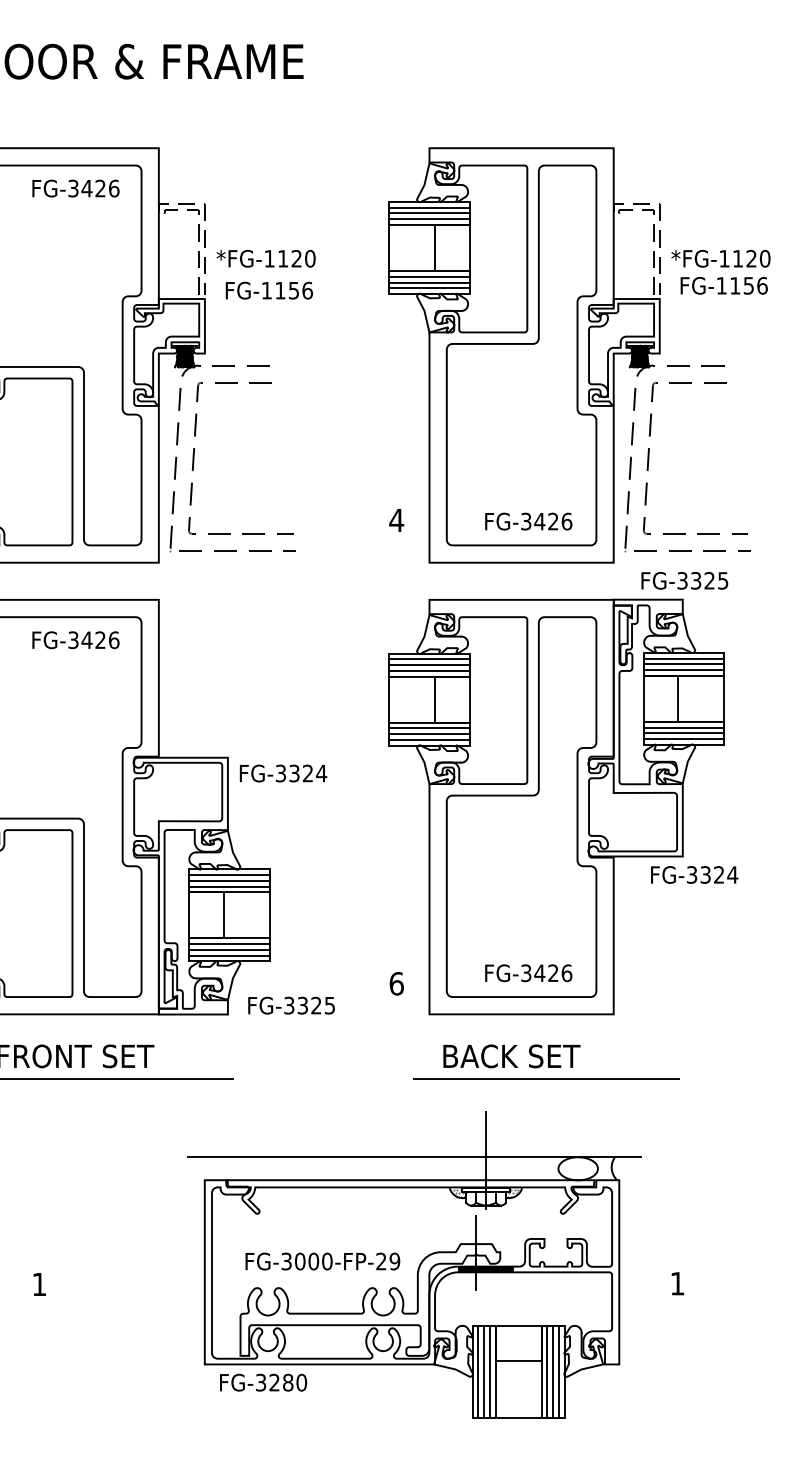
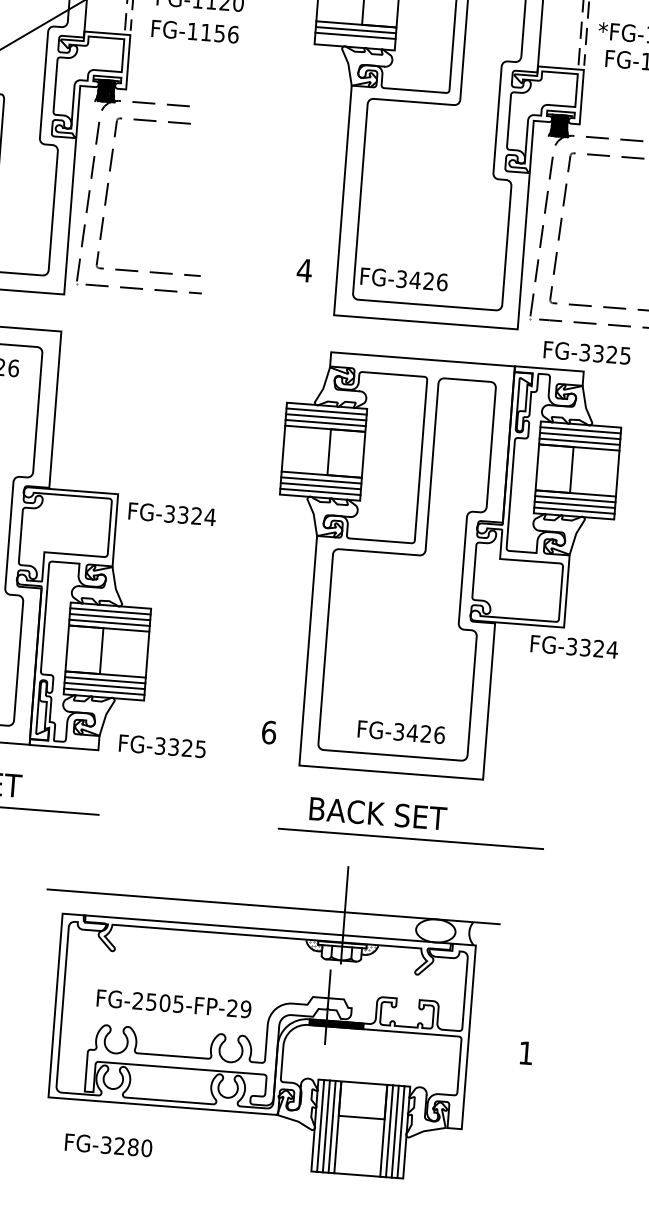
line: (429, 288) -> (355, 41), removed
text: (528, 521) -> (404, 279), moved
text: (306, 1261) -> (157, 1002), FG-3000-FP-29 -> FG-2505-FP-29
text: (263, 1382) -> (108, 1145), moved

